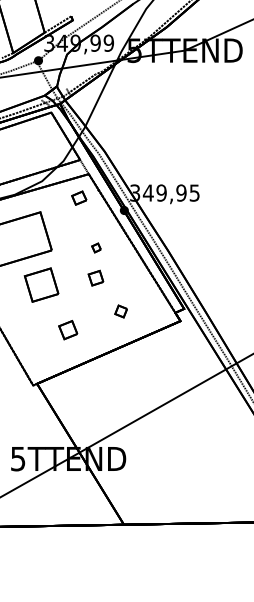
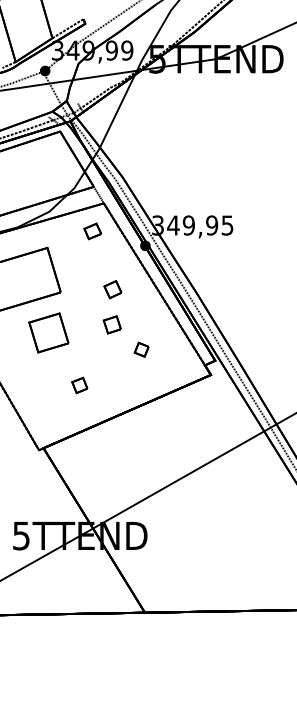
part: (96, 247) -> (112, 289), size x1.67
part: (120, 311) -> (140, 349), moved
part: (67, 329) -> (79, 384), size x0.71

